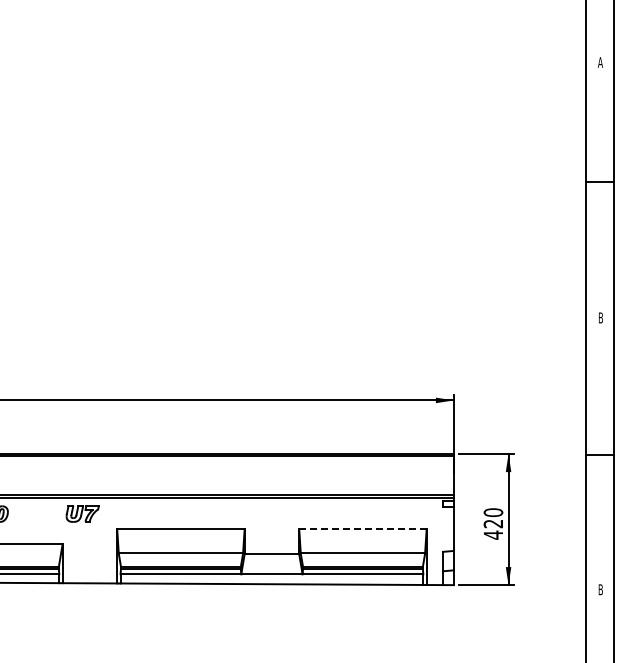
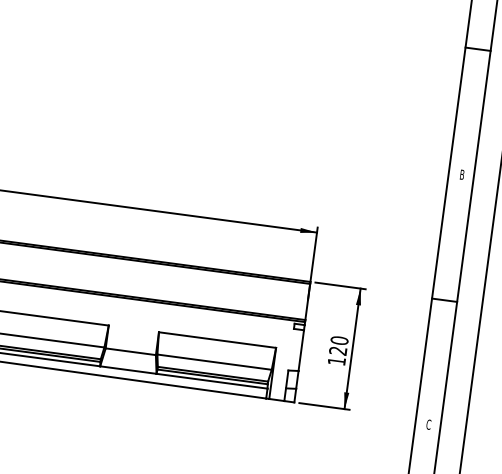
line: (362, 529) -> (217, 340), dashed -> solid
text: (493, 534) -> (336, 360), 420 -> 120
text: (600, 589) -> (428, 424), B -> C

